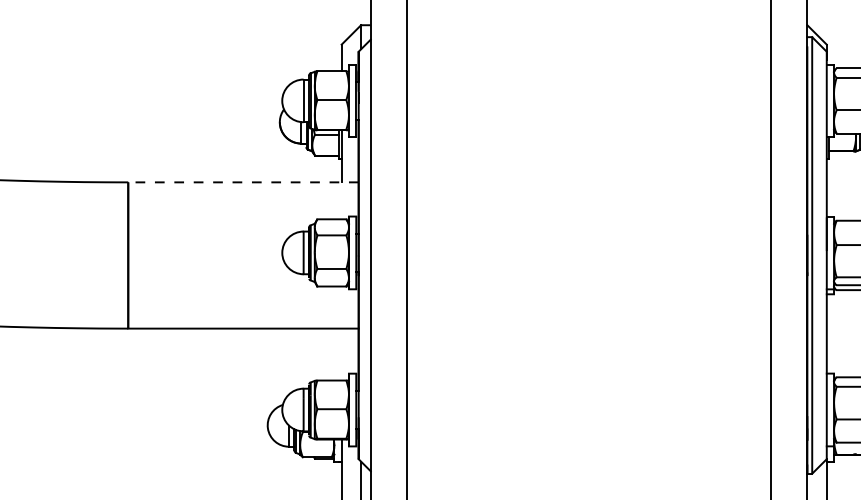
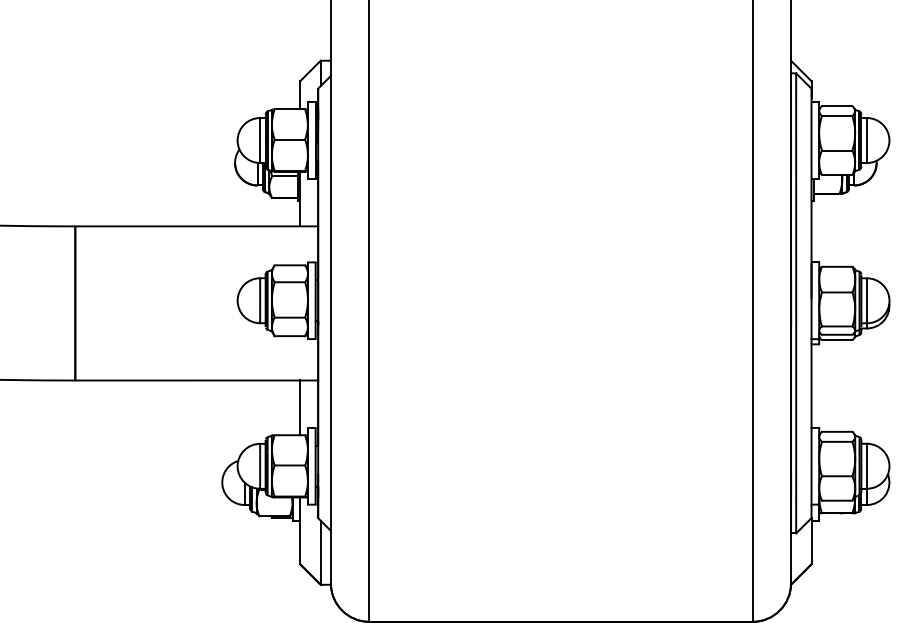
line: (243, 182) -> (196, 226), dashed -> solid
line: (341, 354) -> (300, 407), added

